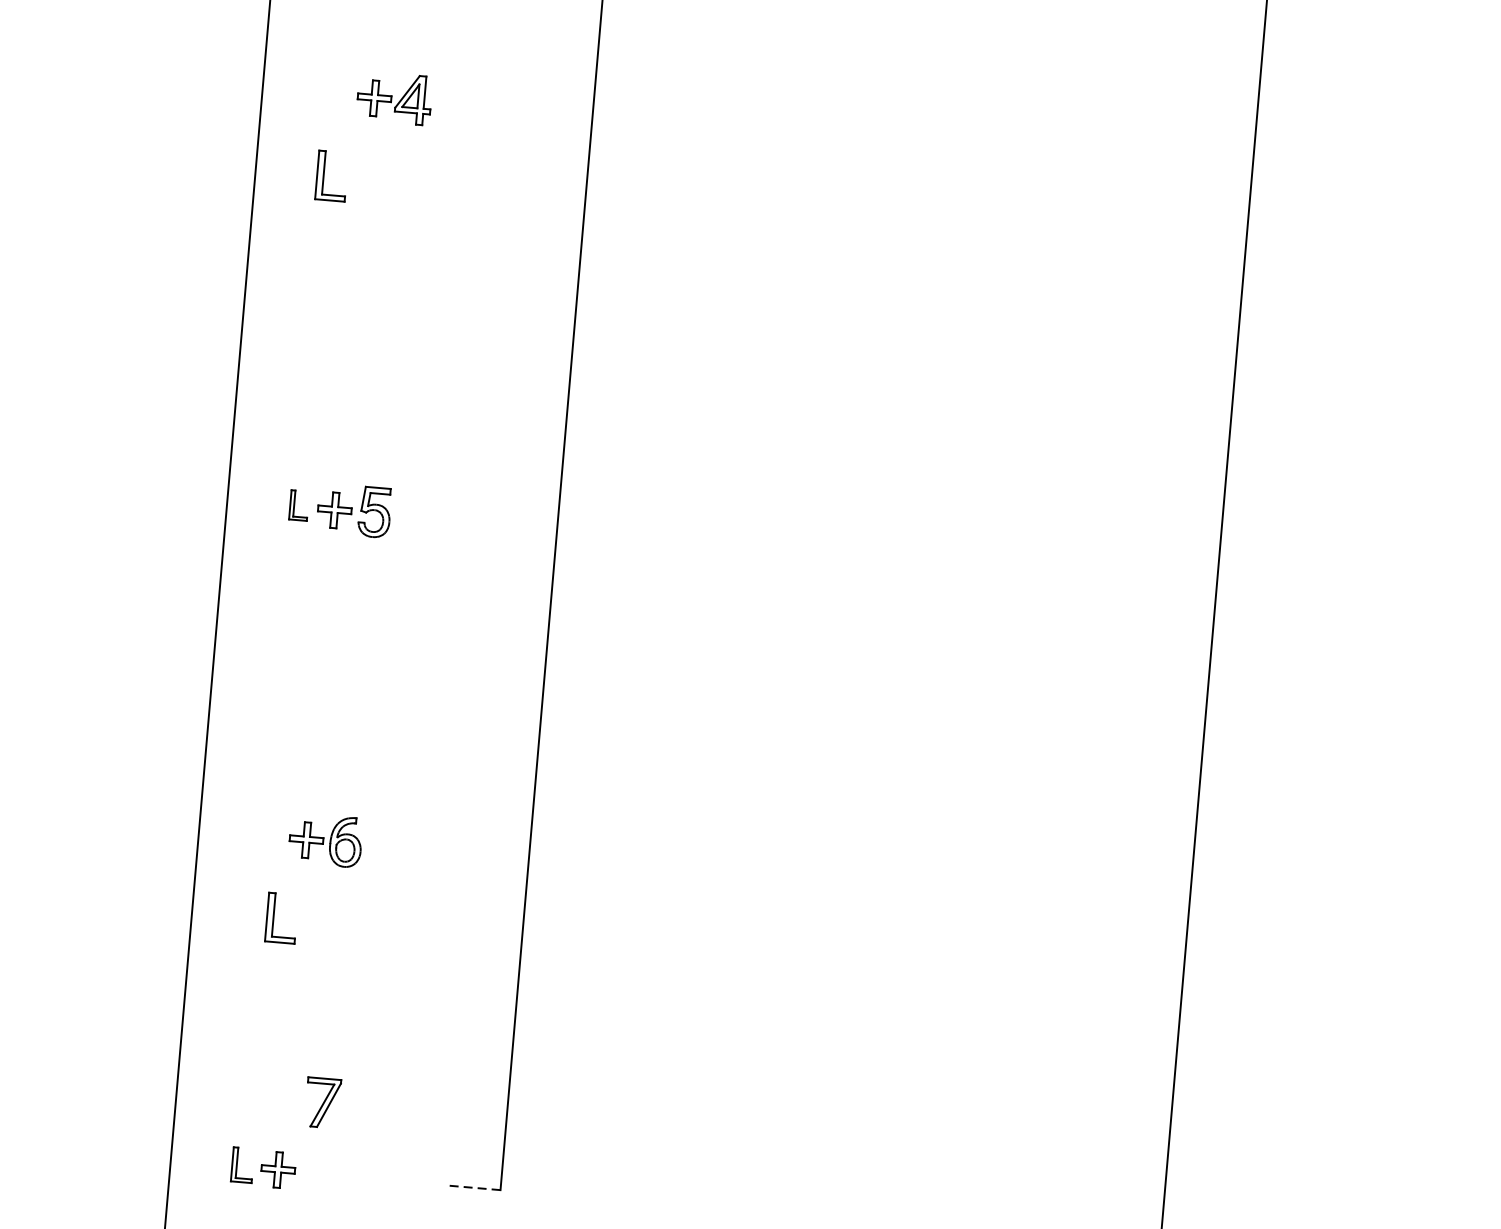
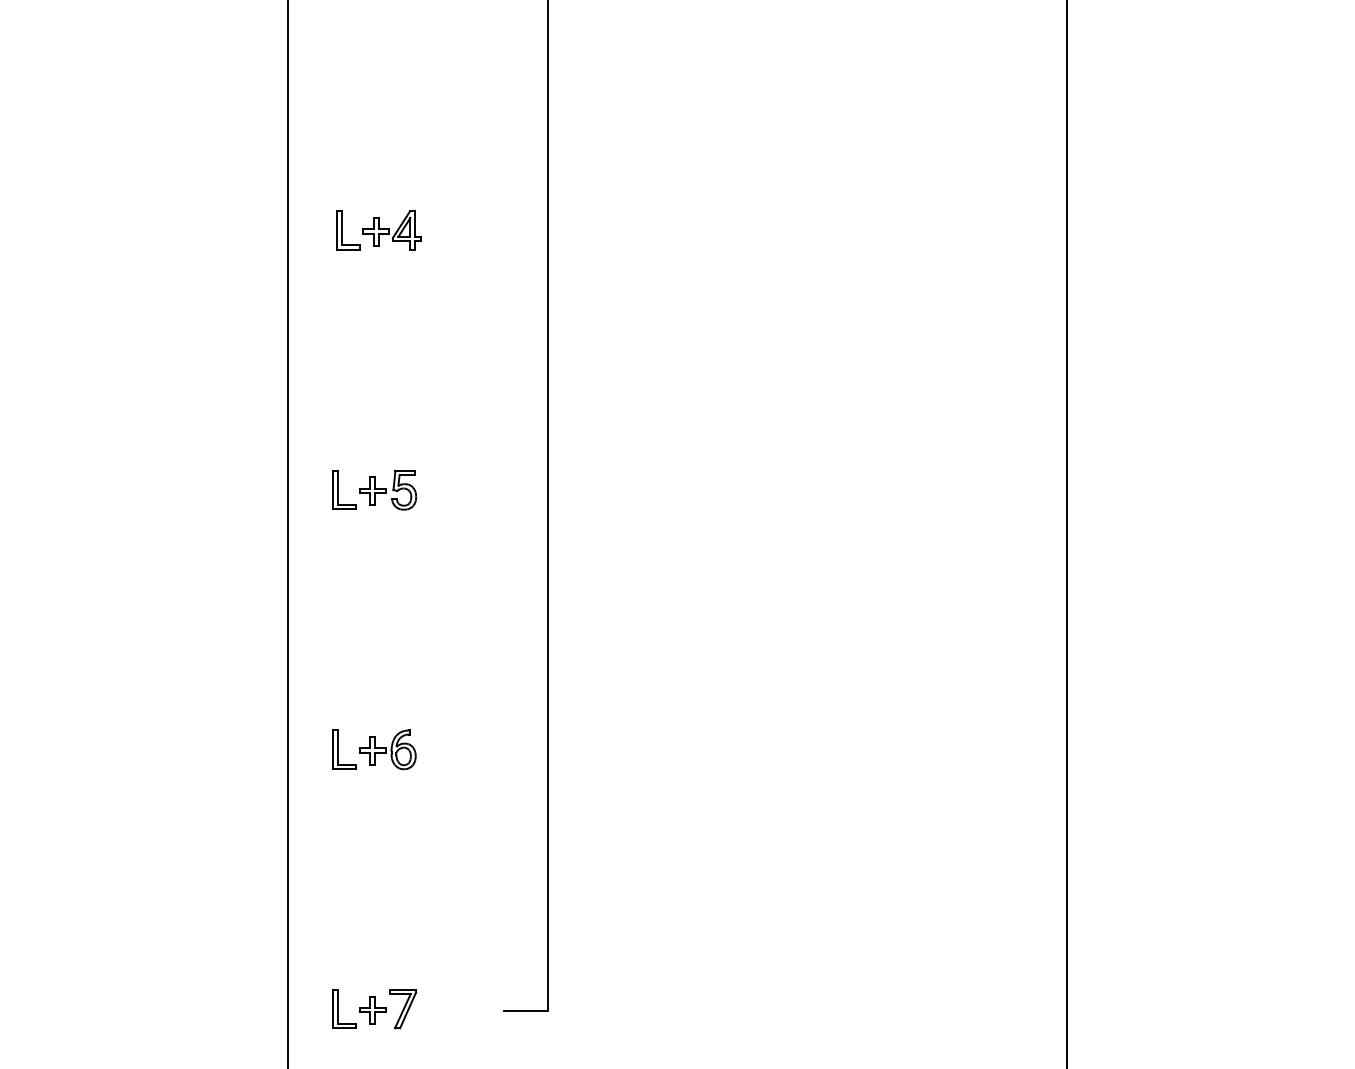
part: (394, 98) -> (391, 230), moved
part: (299, 504) -> (344, 489), size x1.67
part: (281, 918) -> (344, 749), moved
part: (322, 1103) -> (402, 1009), moved
part: (242, 1164) -> (344, 1008), size x1.43
line: (473, 1188) -> (526, 1011), dashed -> solid

